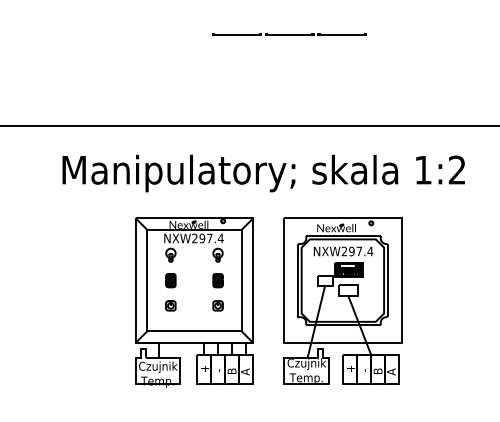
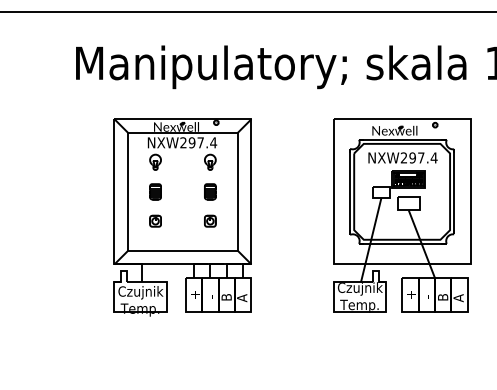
part: (194, 302) -> (182, 217), moved

